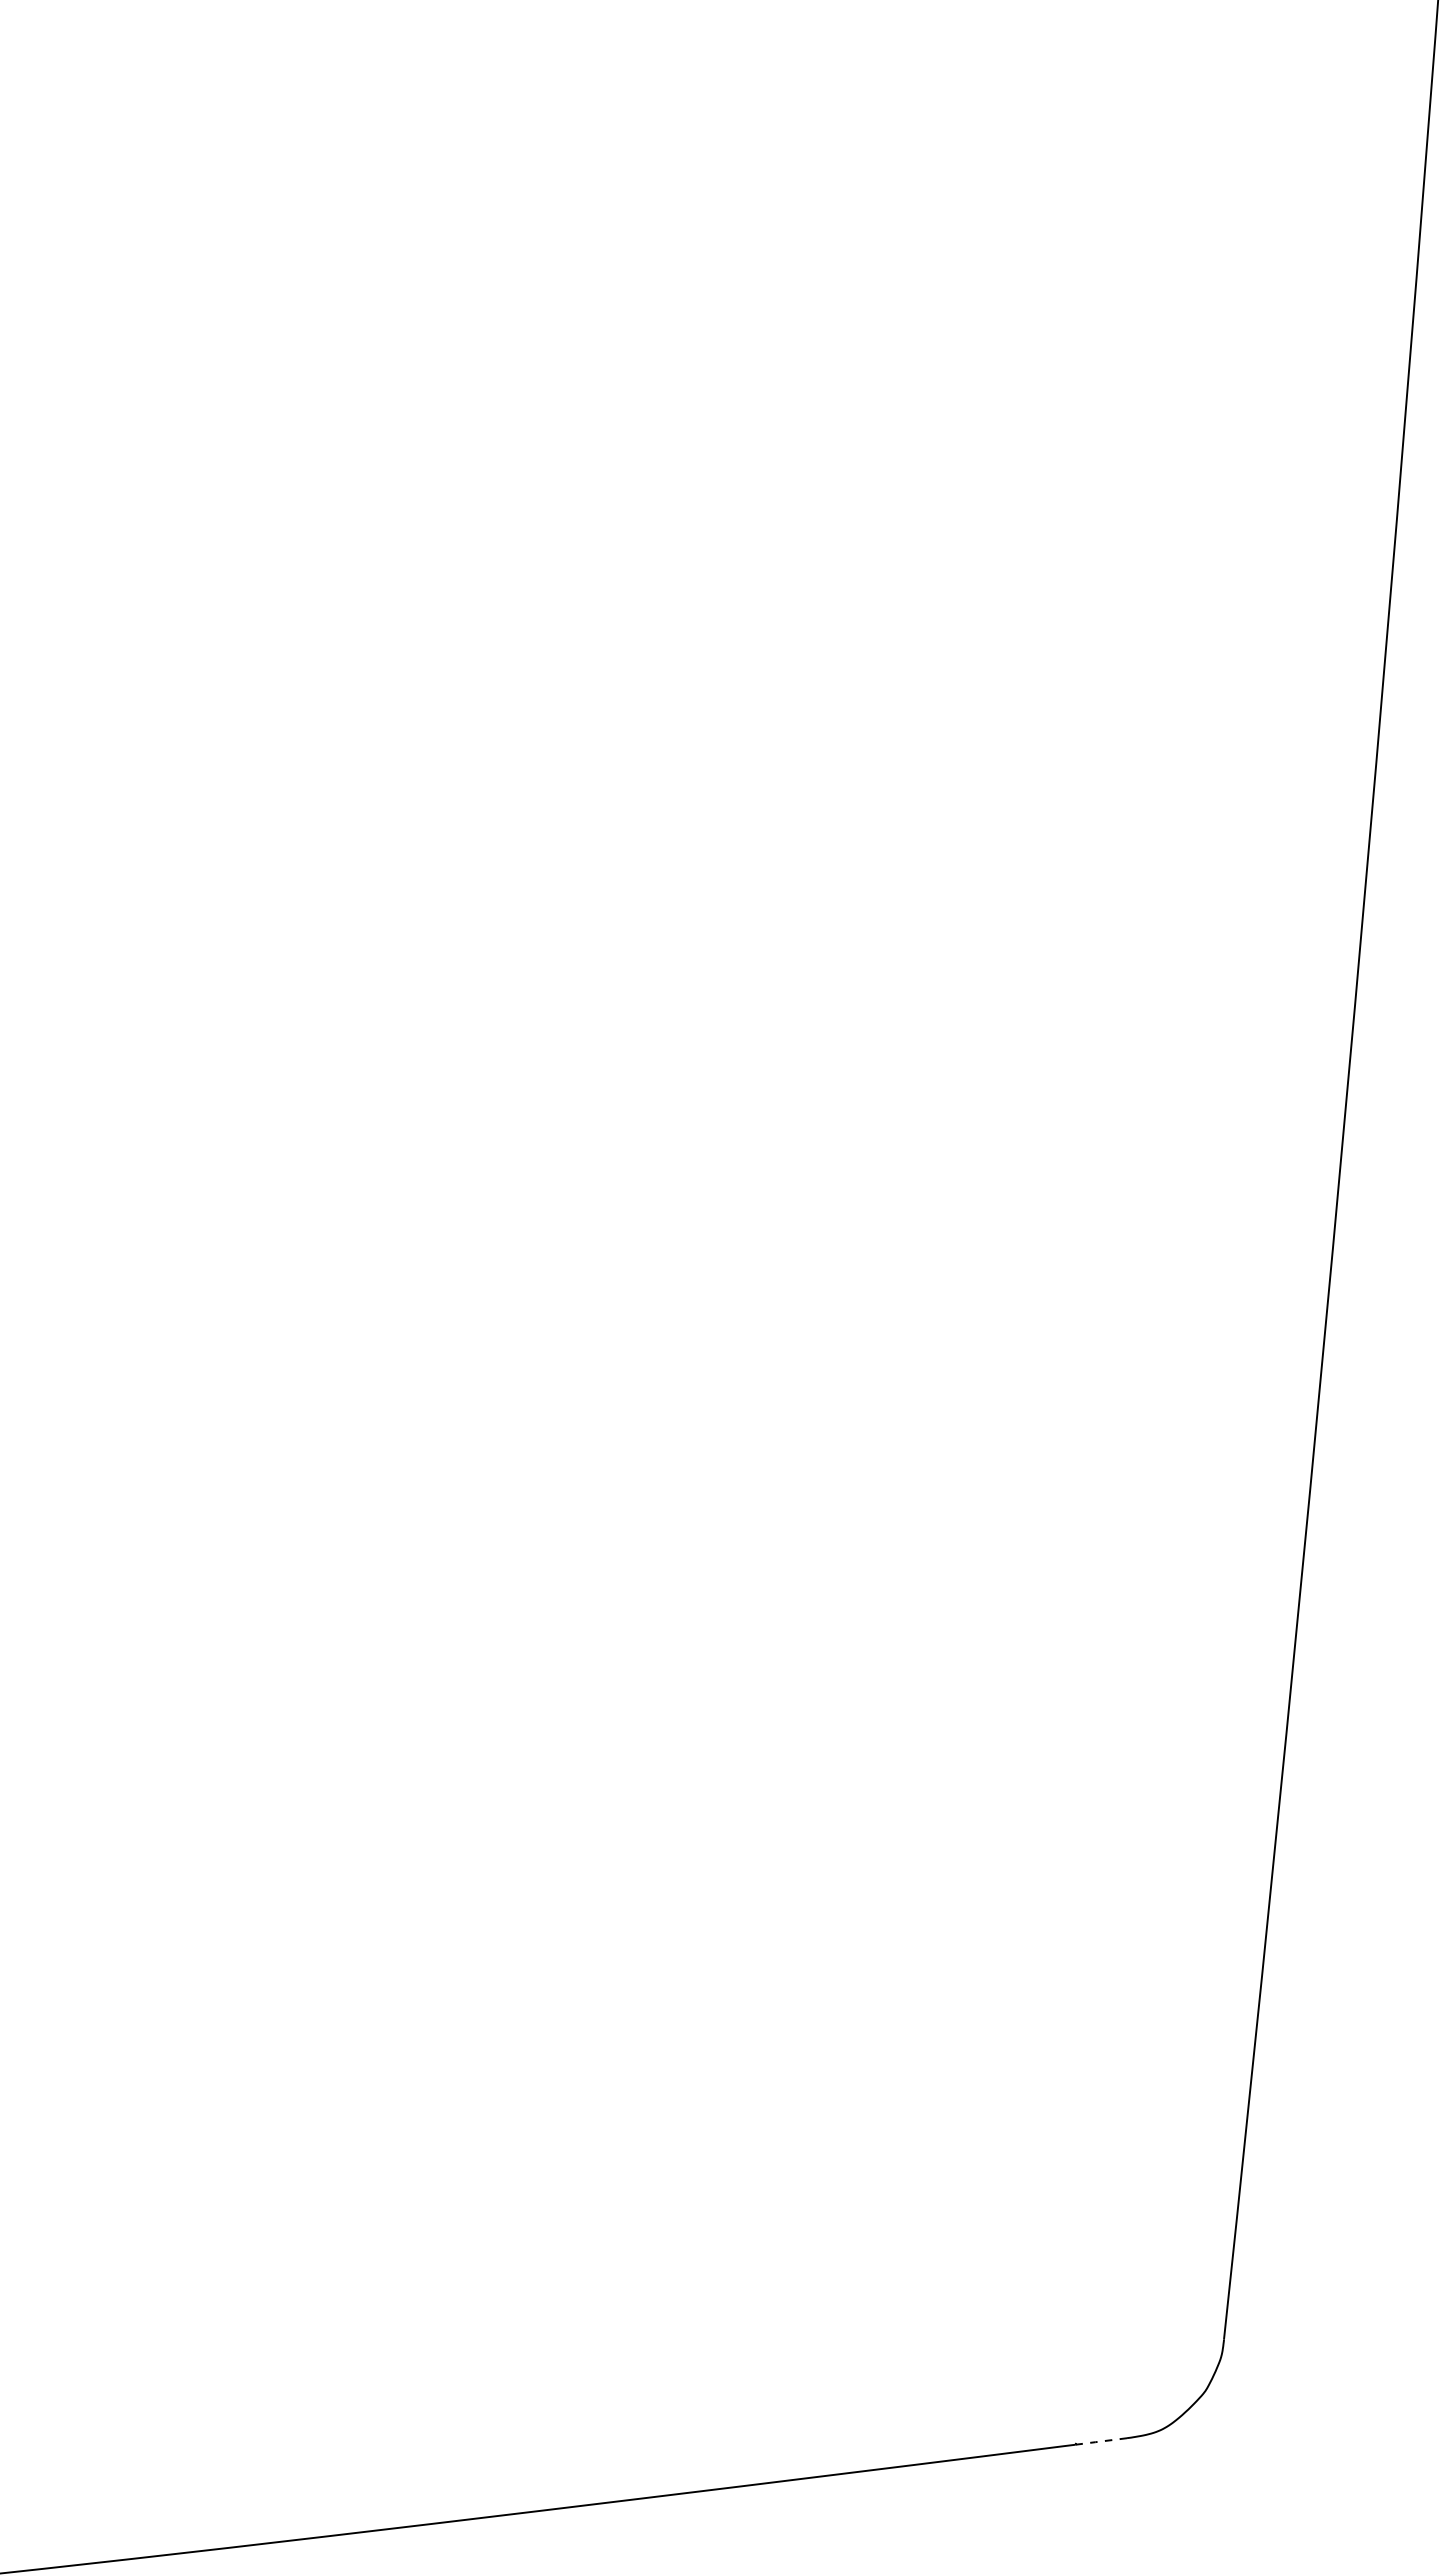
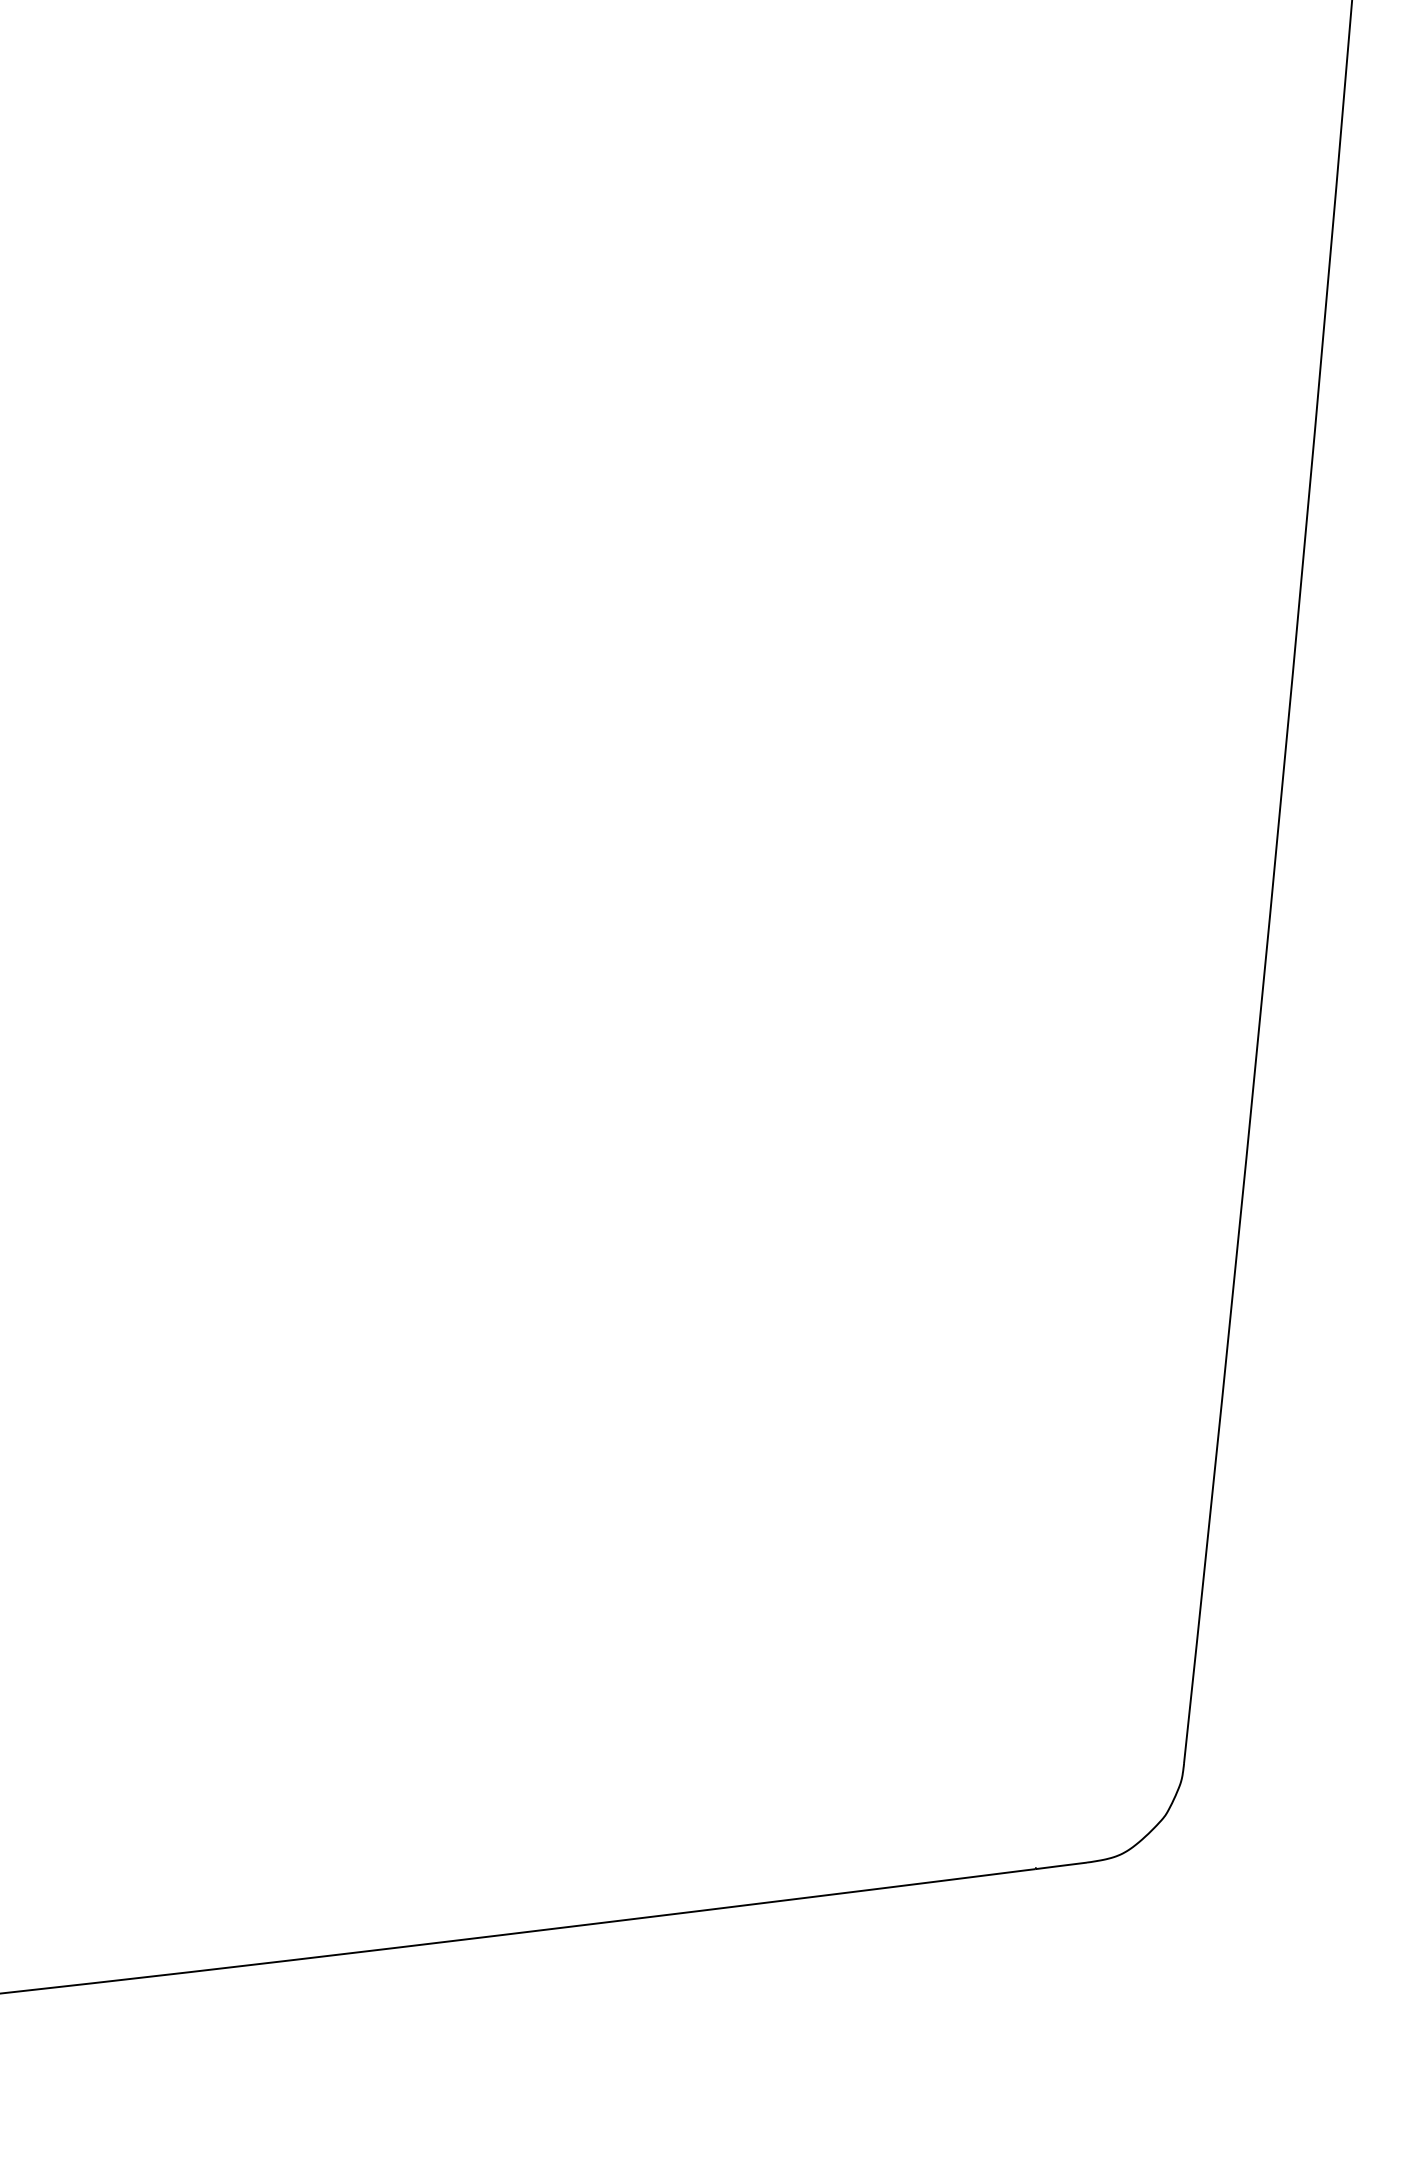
line: (1100, 2441) -> (1060, 1865), dashed -> solid

